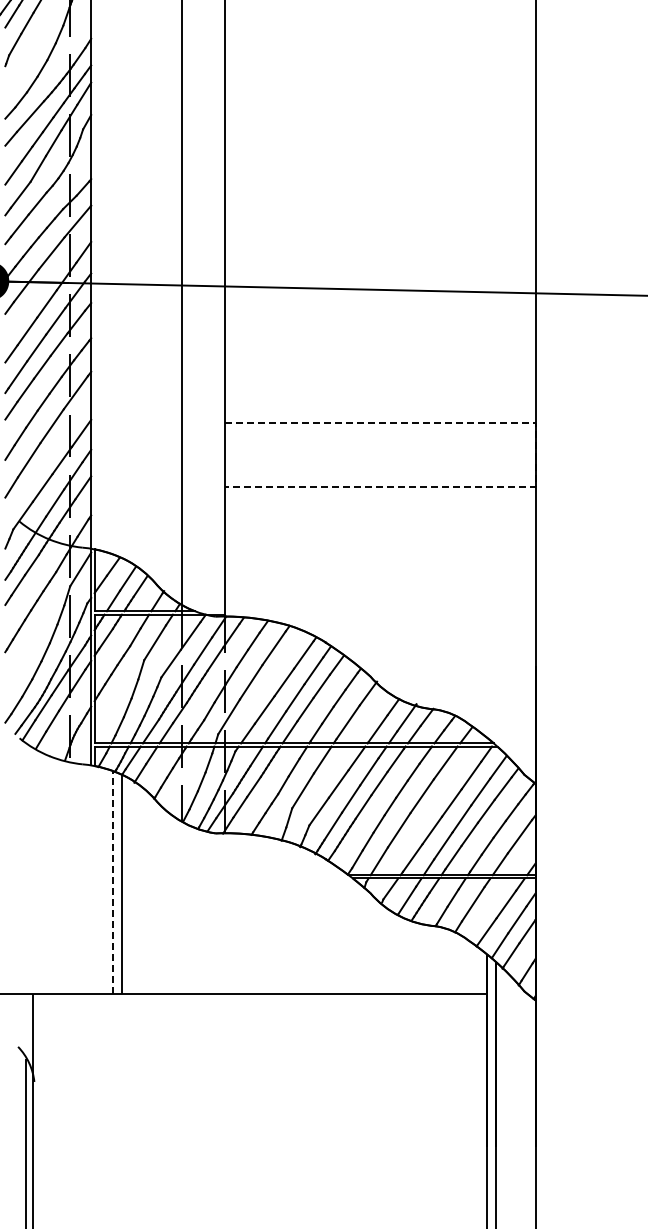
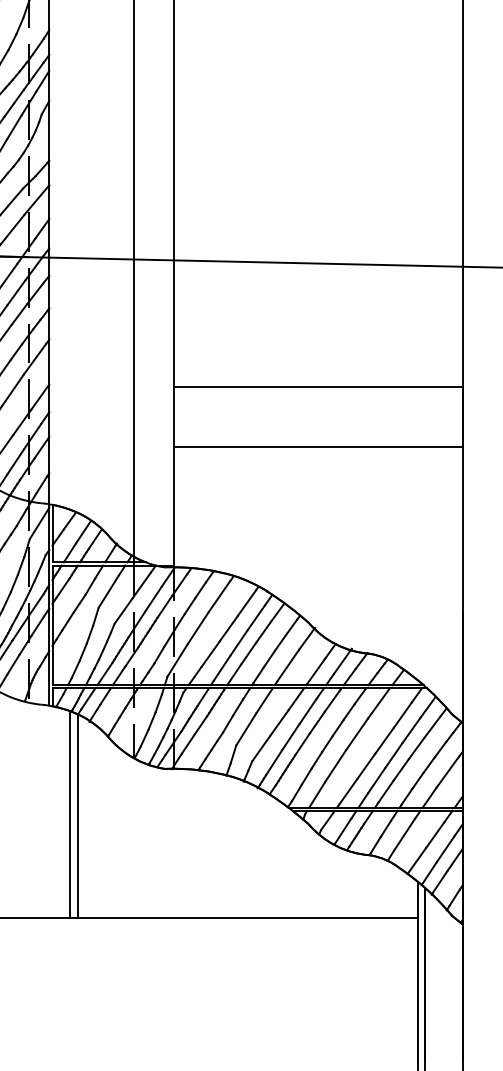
line: (535, 455) -> (462, 417), dashed -> solid
line: (113, 881) -> (70, 813), dashed -> solid

